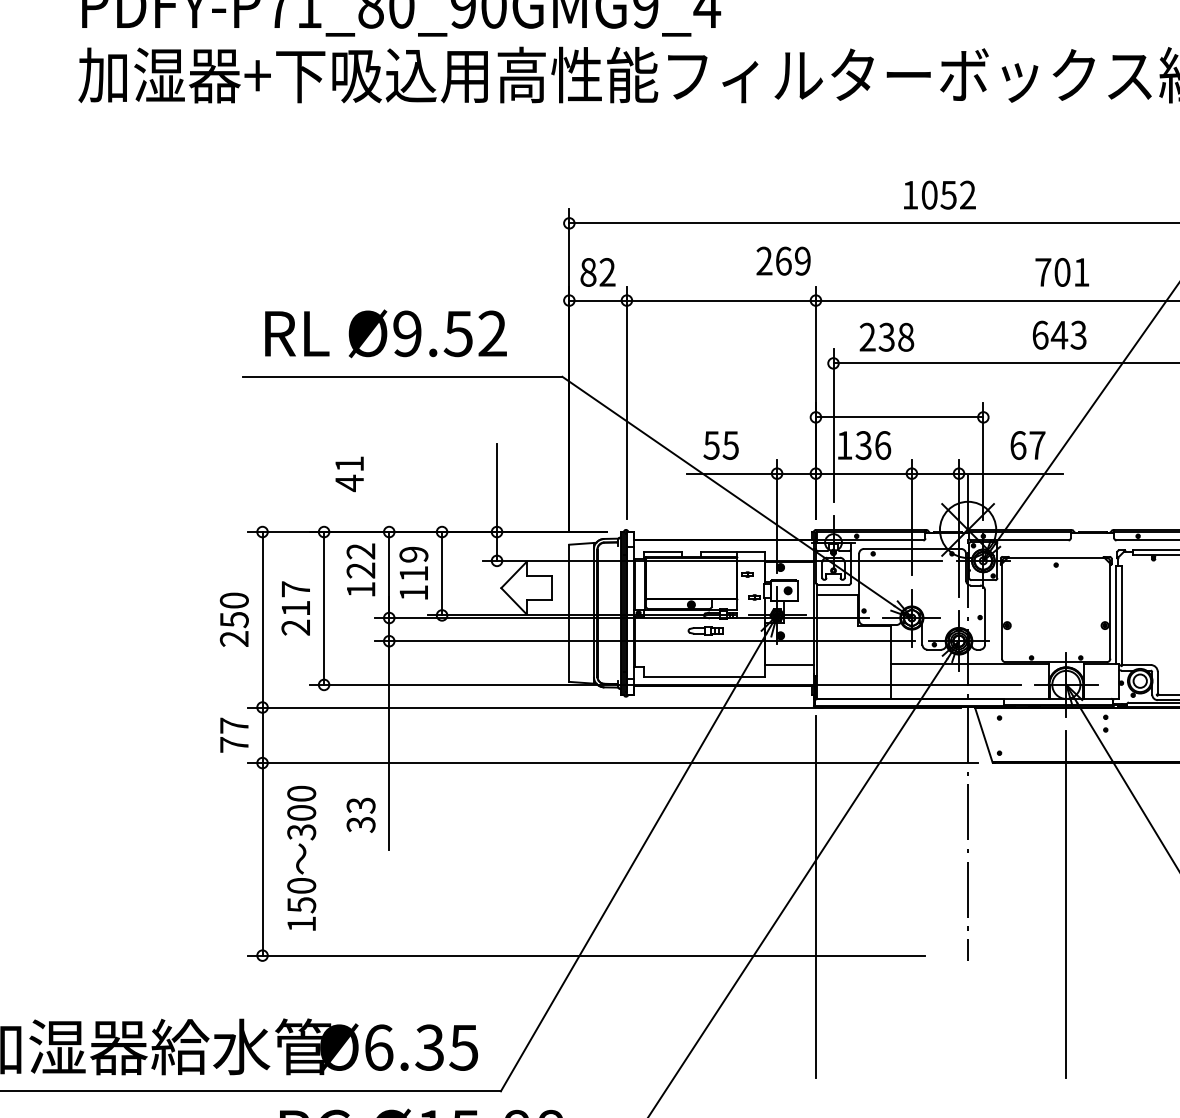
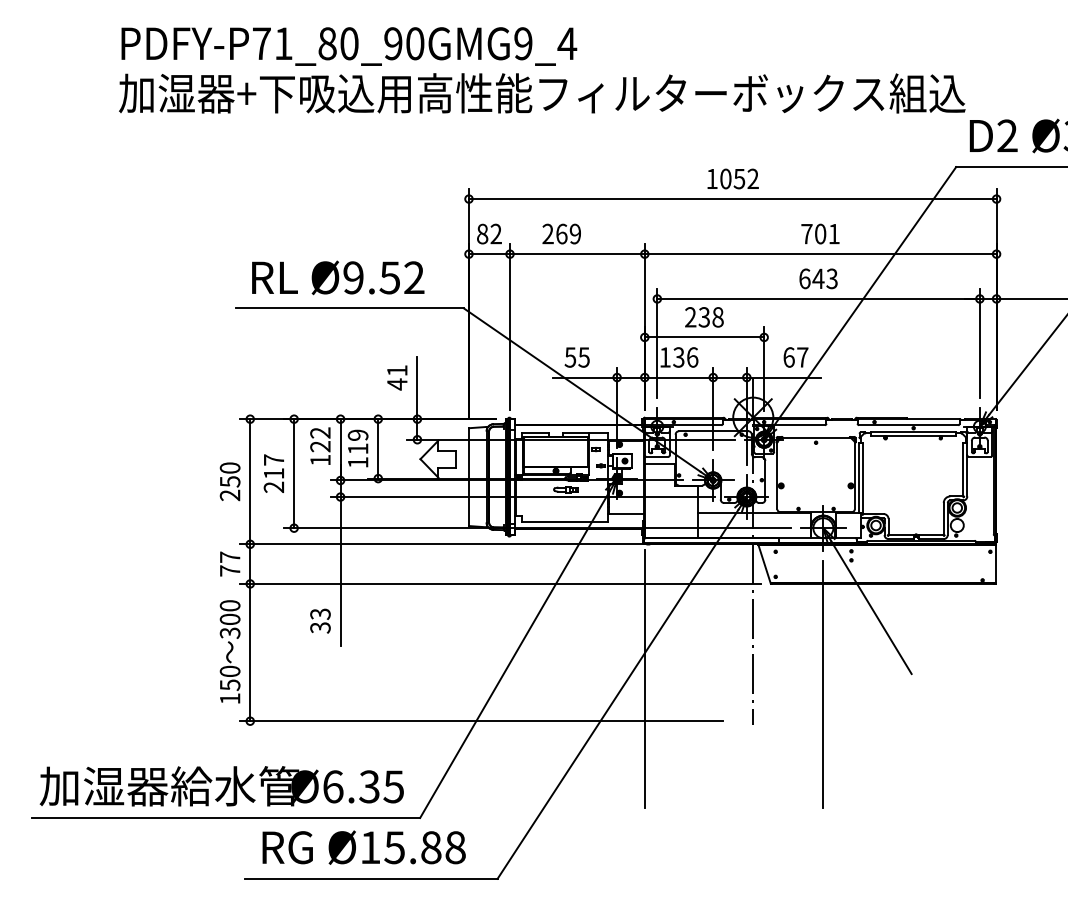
text: (783, 260) -> (561, 233), moved
text: (887, 337) -> (704, 317), moved
text: (349, 473) -> (397, 377), moved
text: (300, 857) -> (229, 651), moved

